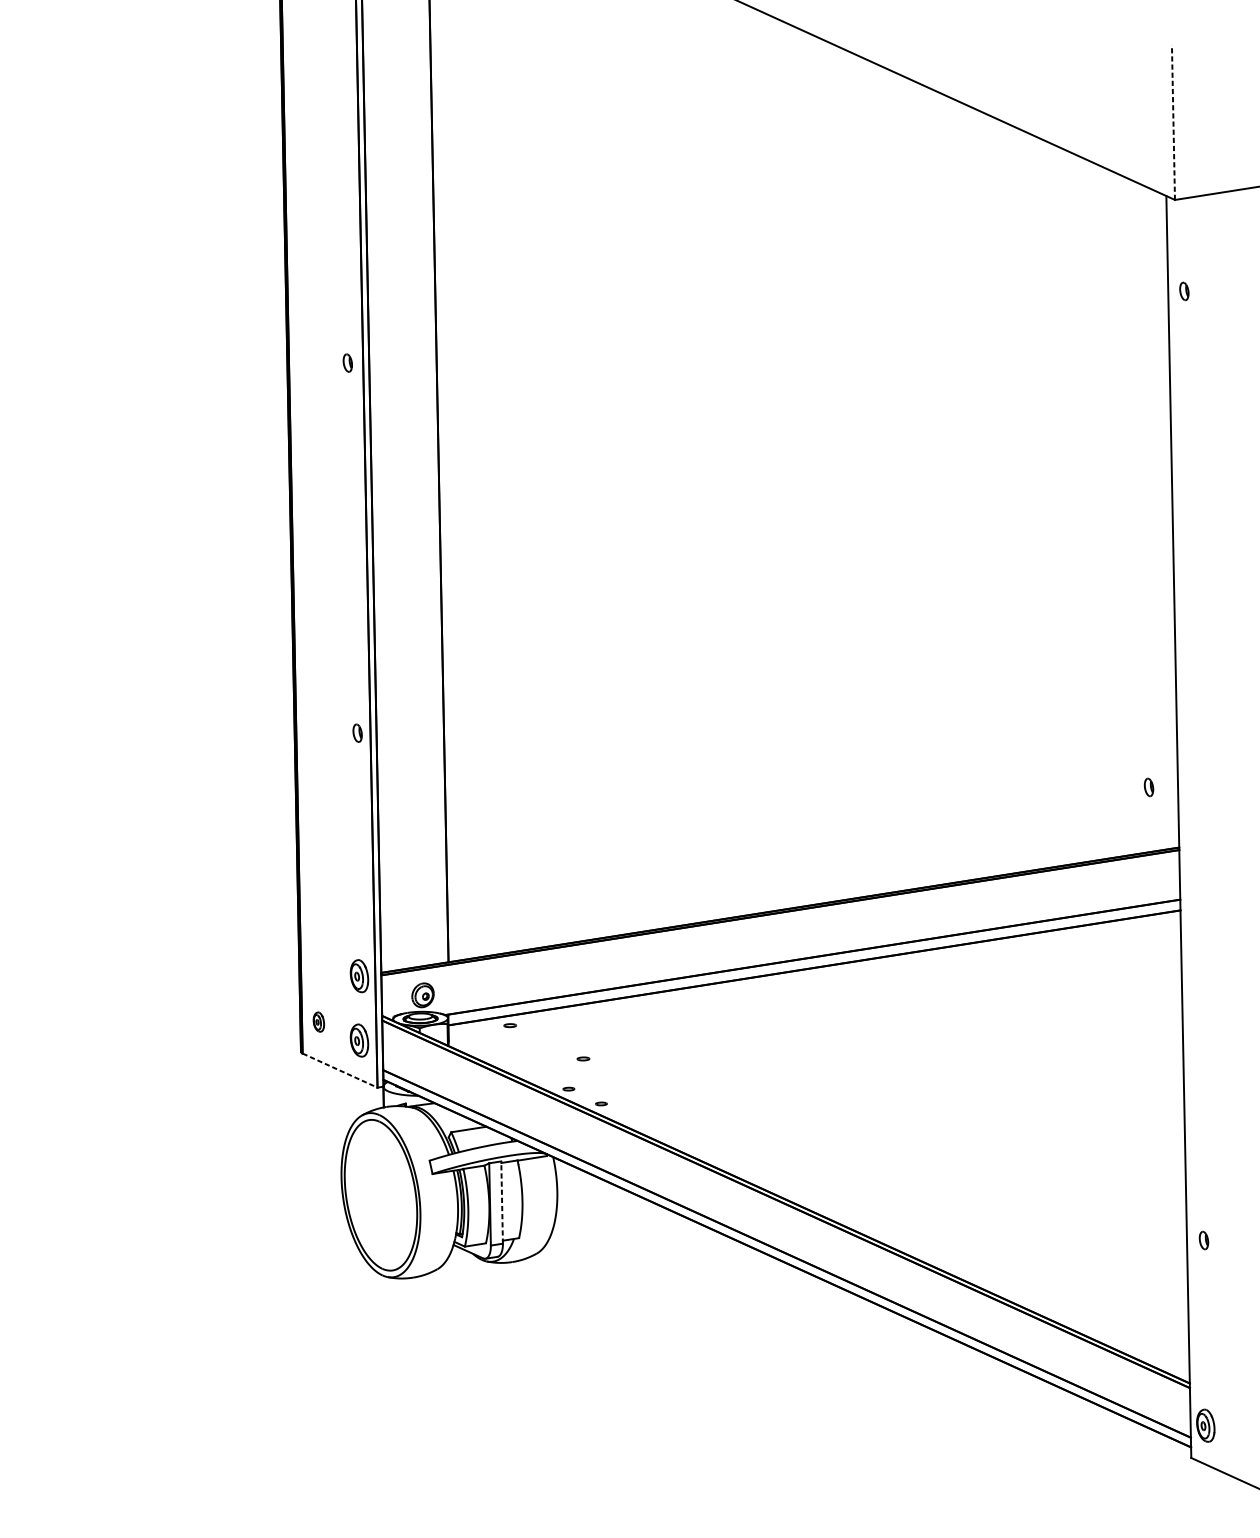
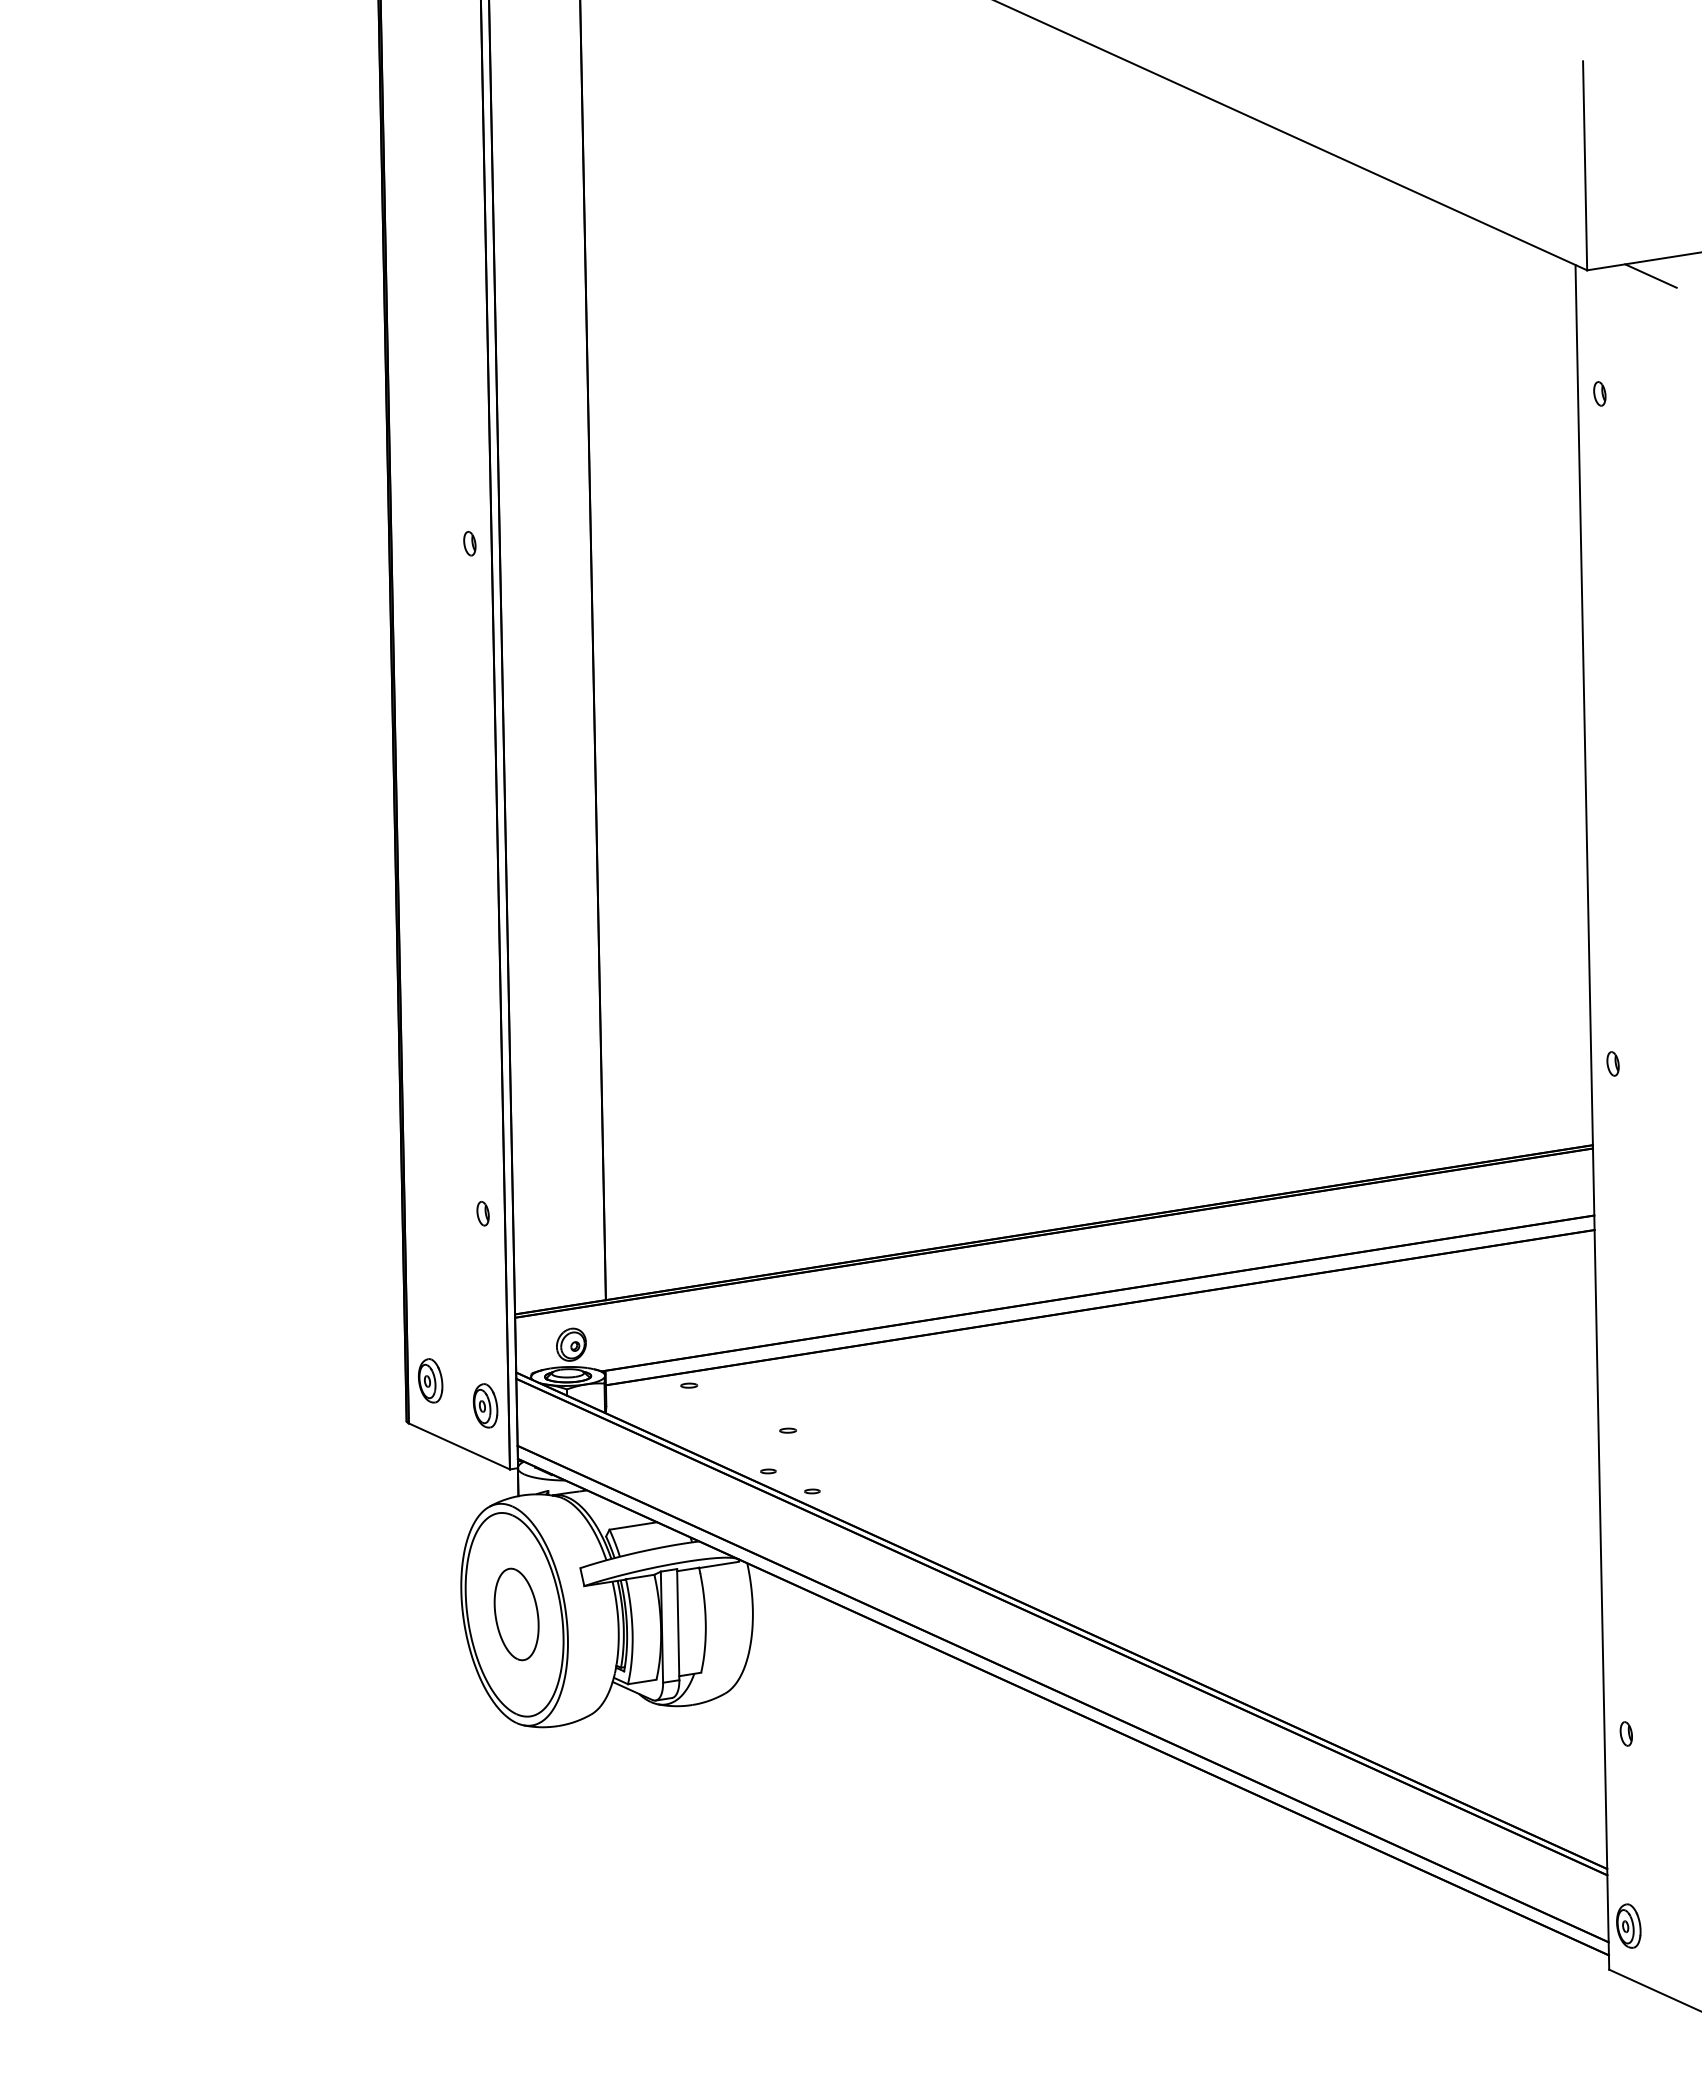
line: (1173, 122) -> (1585, 165), dashed -> solid
line: (1221, 203) -> (1650, 275), added
part: (347, 362) -> (469, 543), moved
part: (357, 733) -> (482, 1213), moved
part: (1148, 787) -> (1612, 1063), moved
part: (359, 975) -> (485, 1318), removed
part: (318, 1021) -> (430, 1380), size x1.67
line: (340, 1070) -> (459, 1446), dashed -> solid
part: (382, 1195) -> (516, 1614), added
line: (502, 1202) -> (678, 1624), dashed -> solid
part: (1203, 1240) -> (1625, 1733), moved

